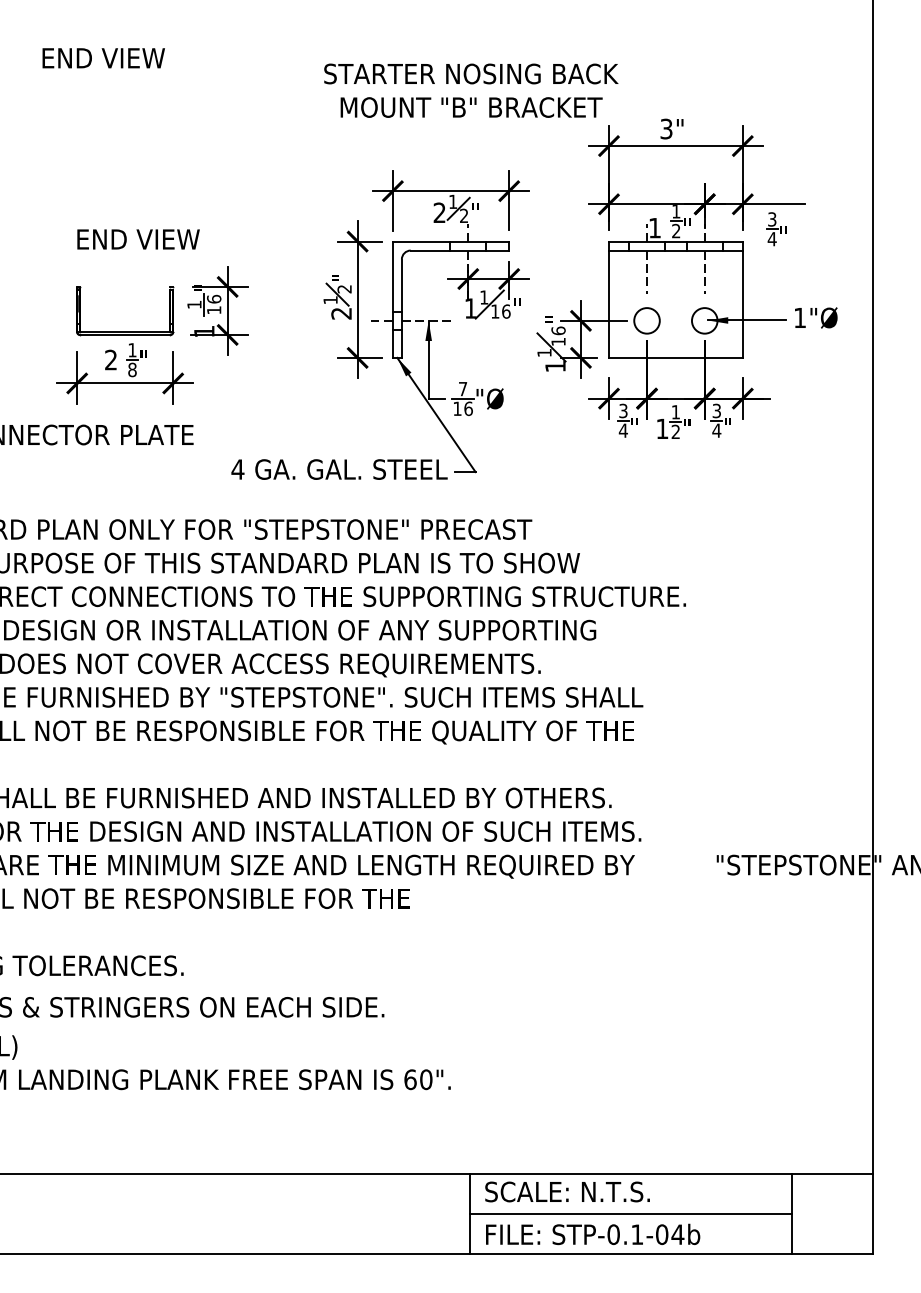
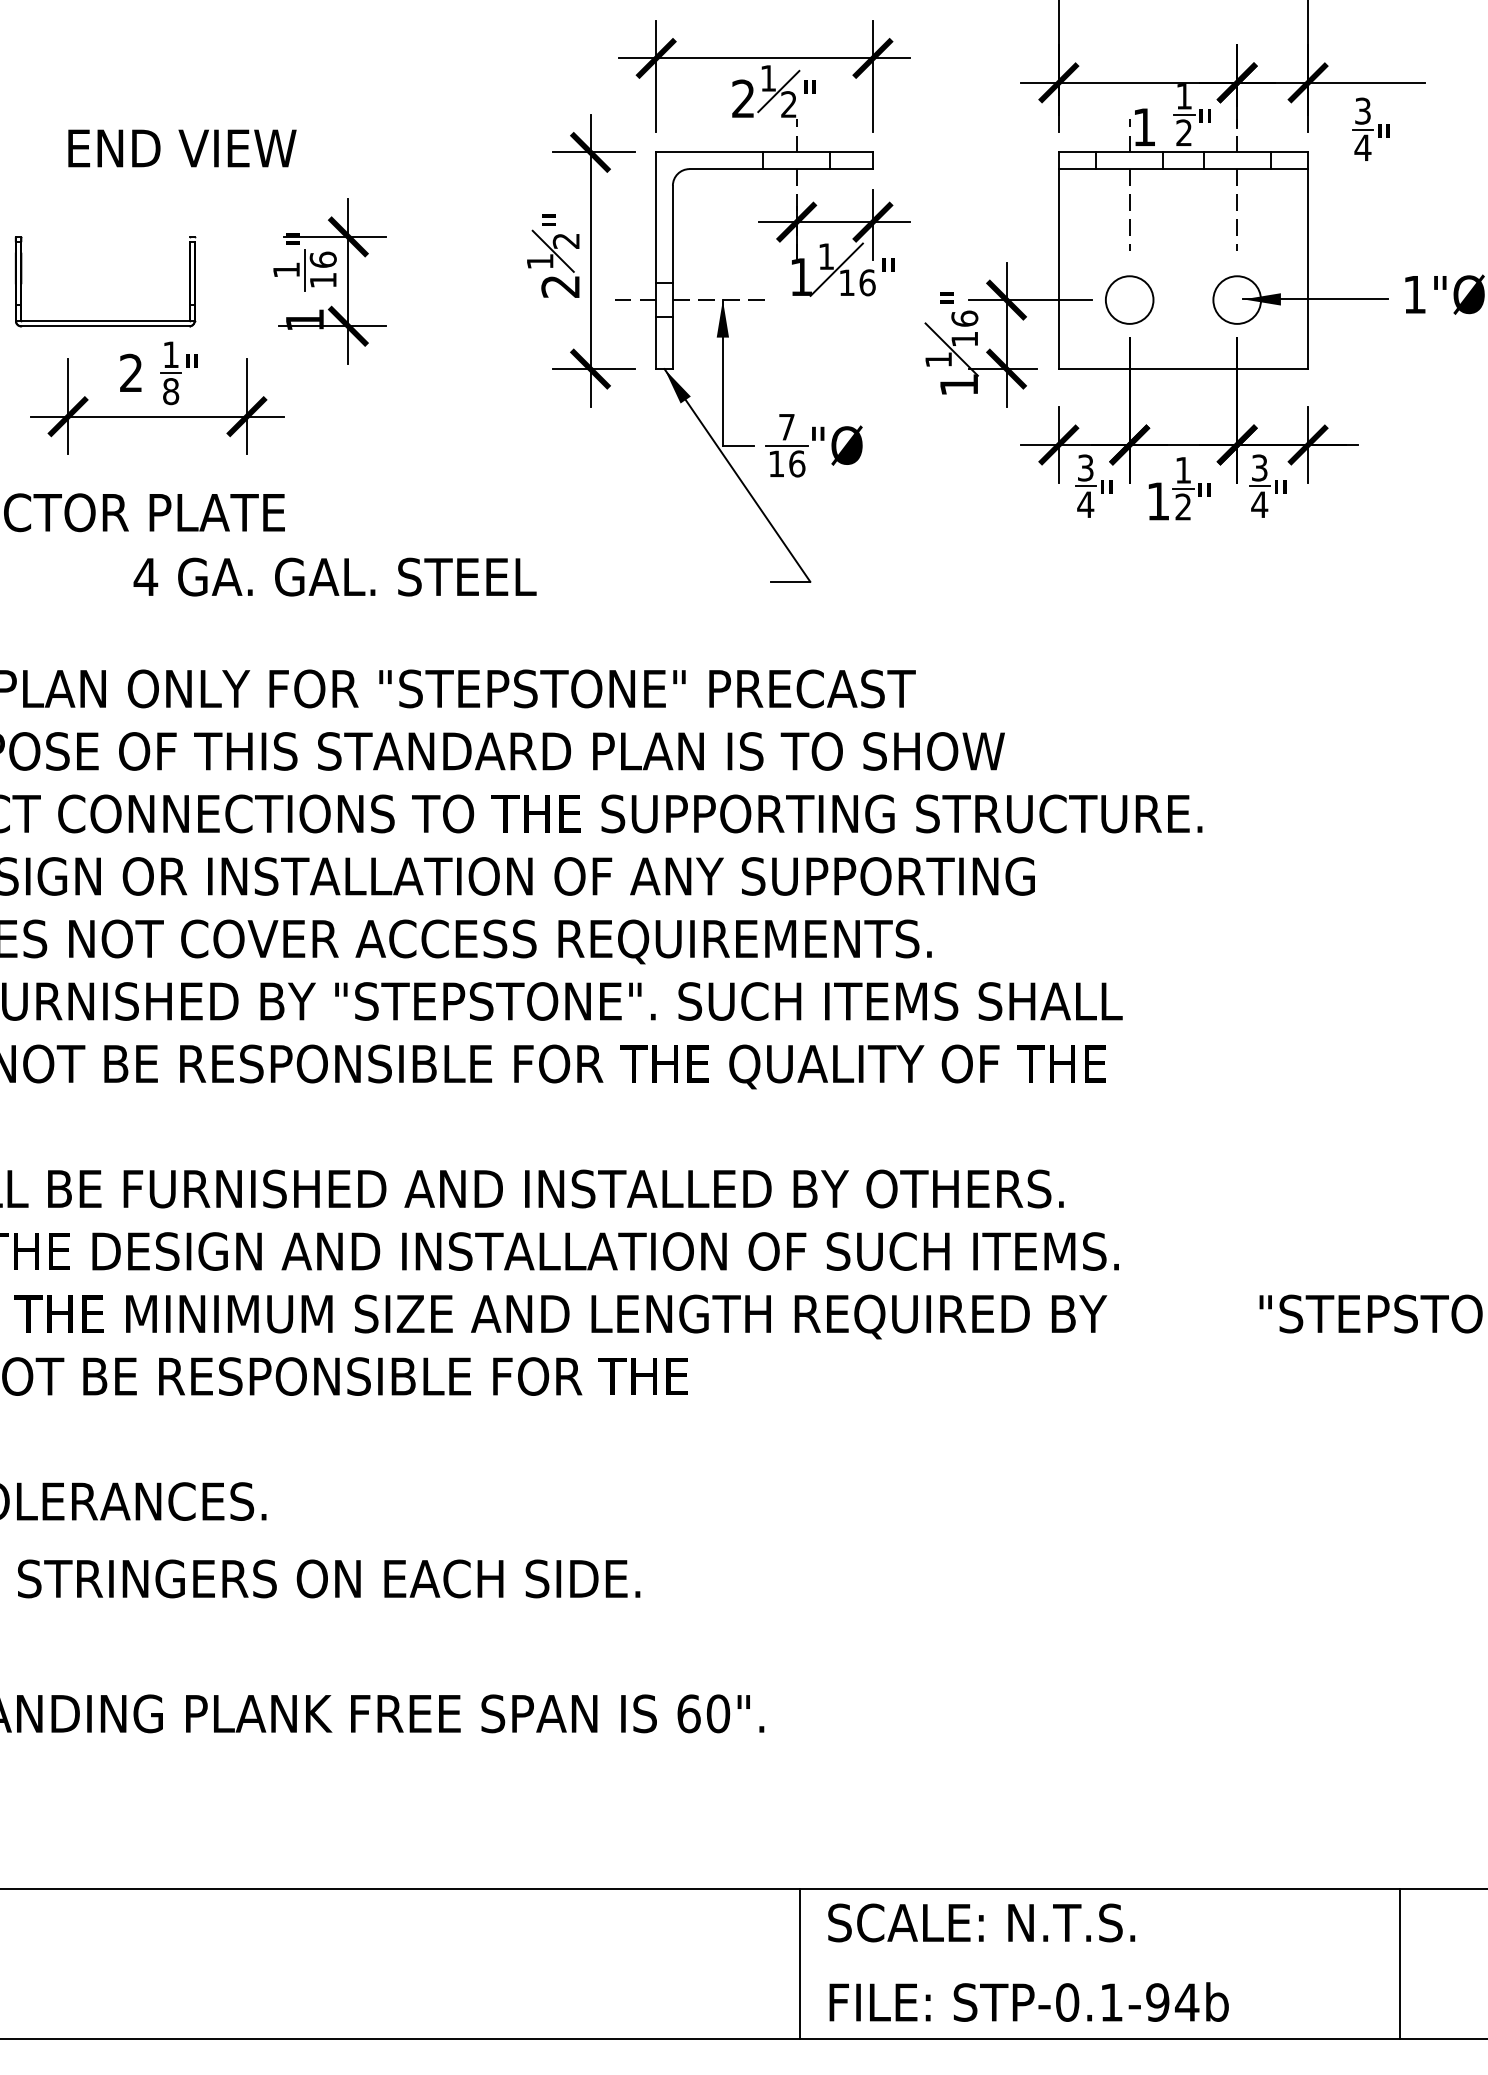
part: (125, 331) -> (105, 319), moved
text: (339, 469) -> (335, 576), moved
line: (631, 1213) -> (1100, 1963), removed
text: (661, 1234) -> (1156, 2002), STP-0.1-04b -> STP-0.1-94b

